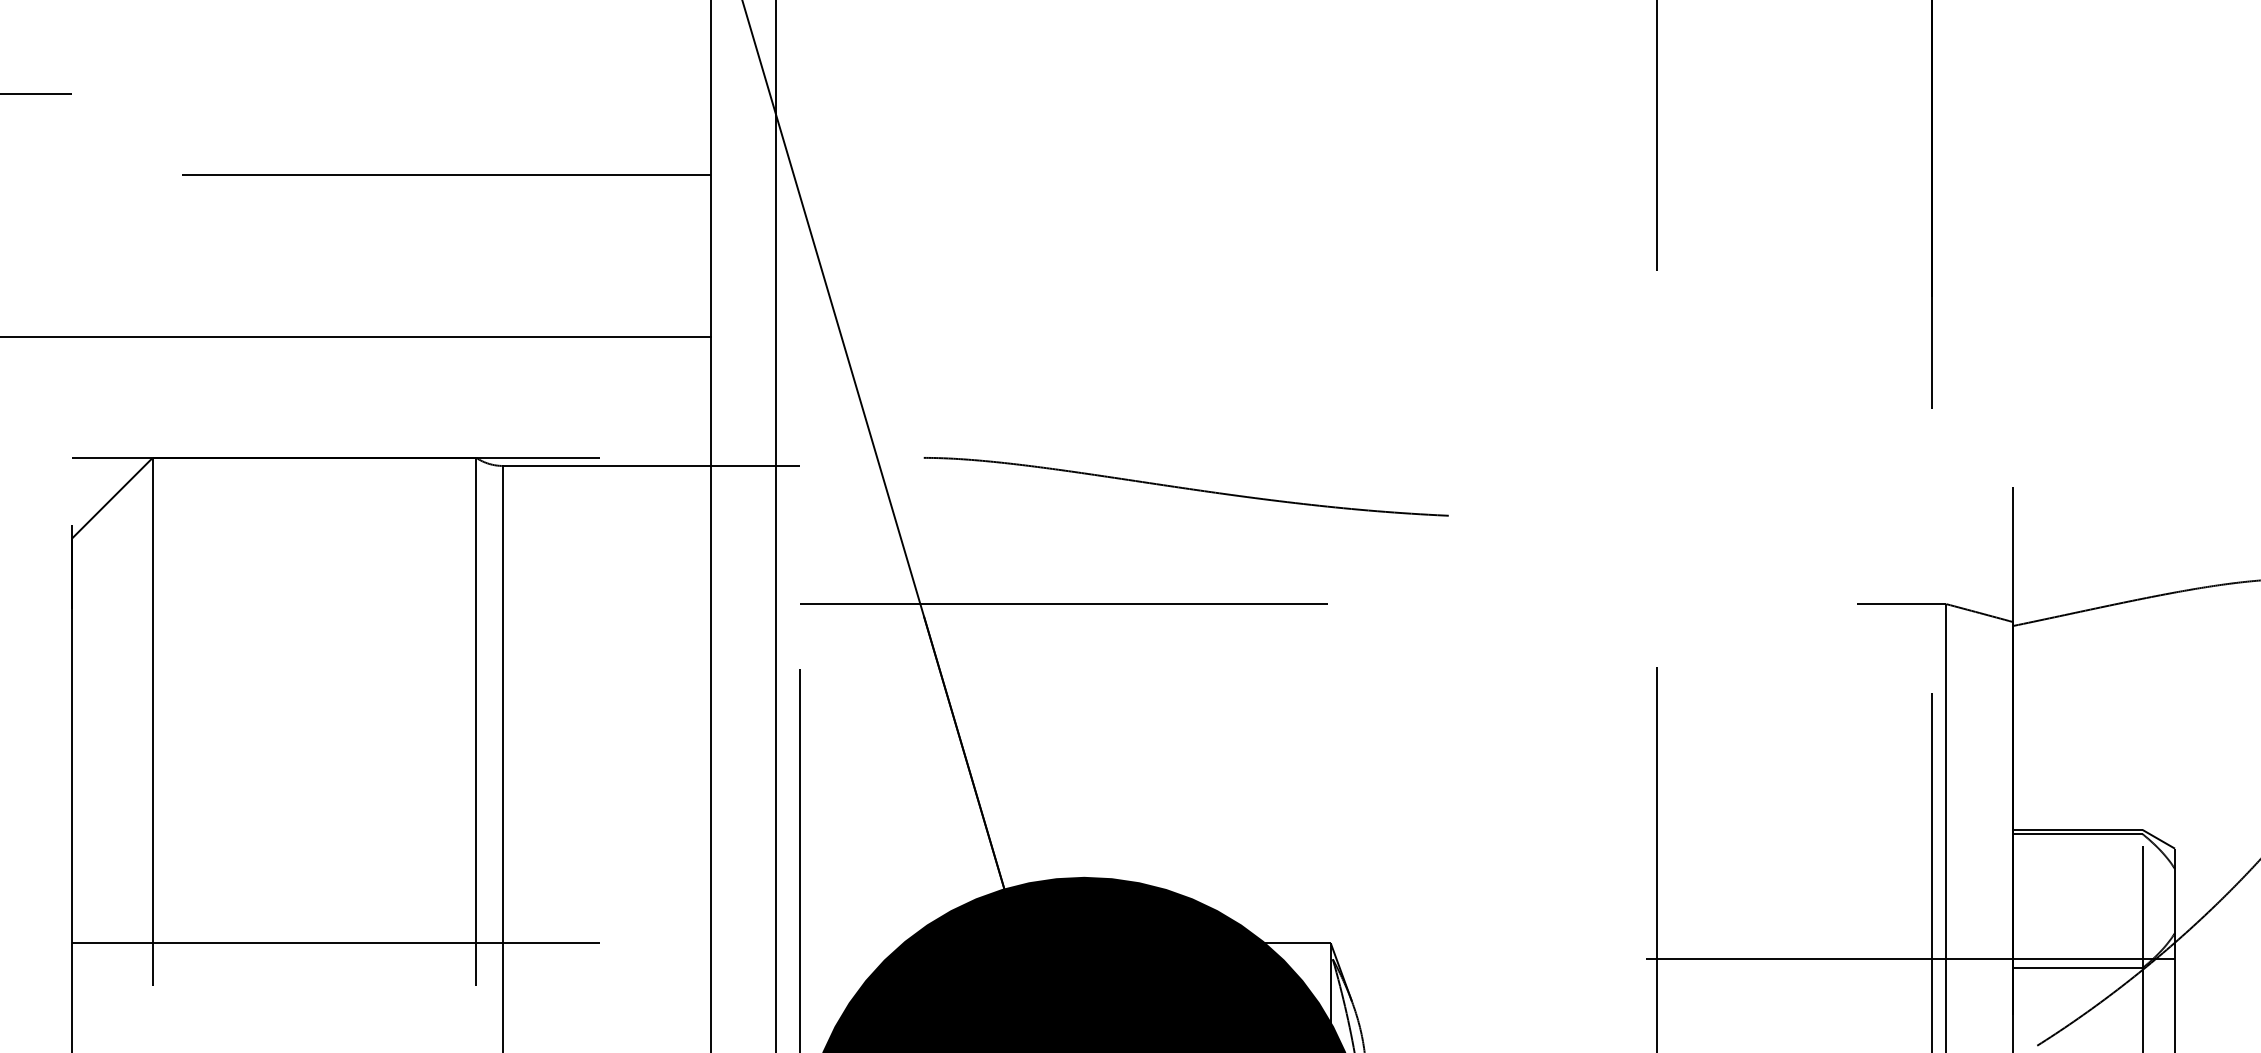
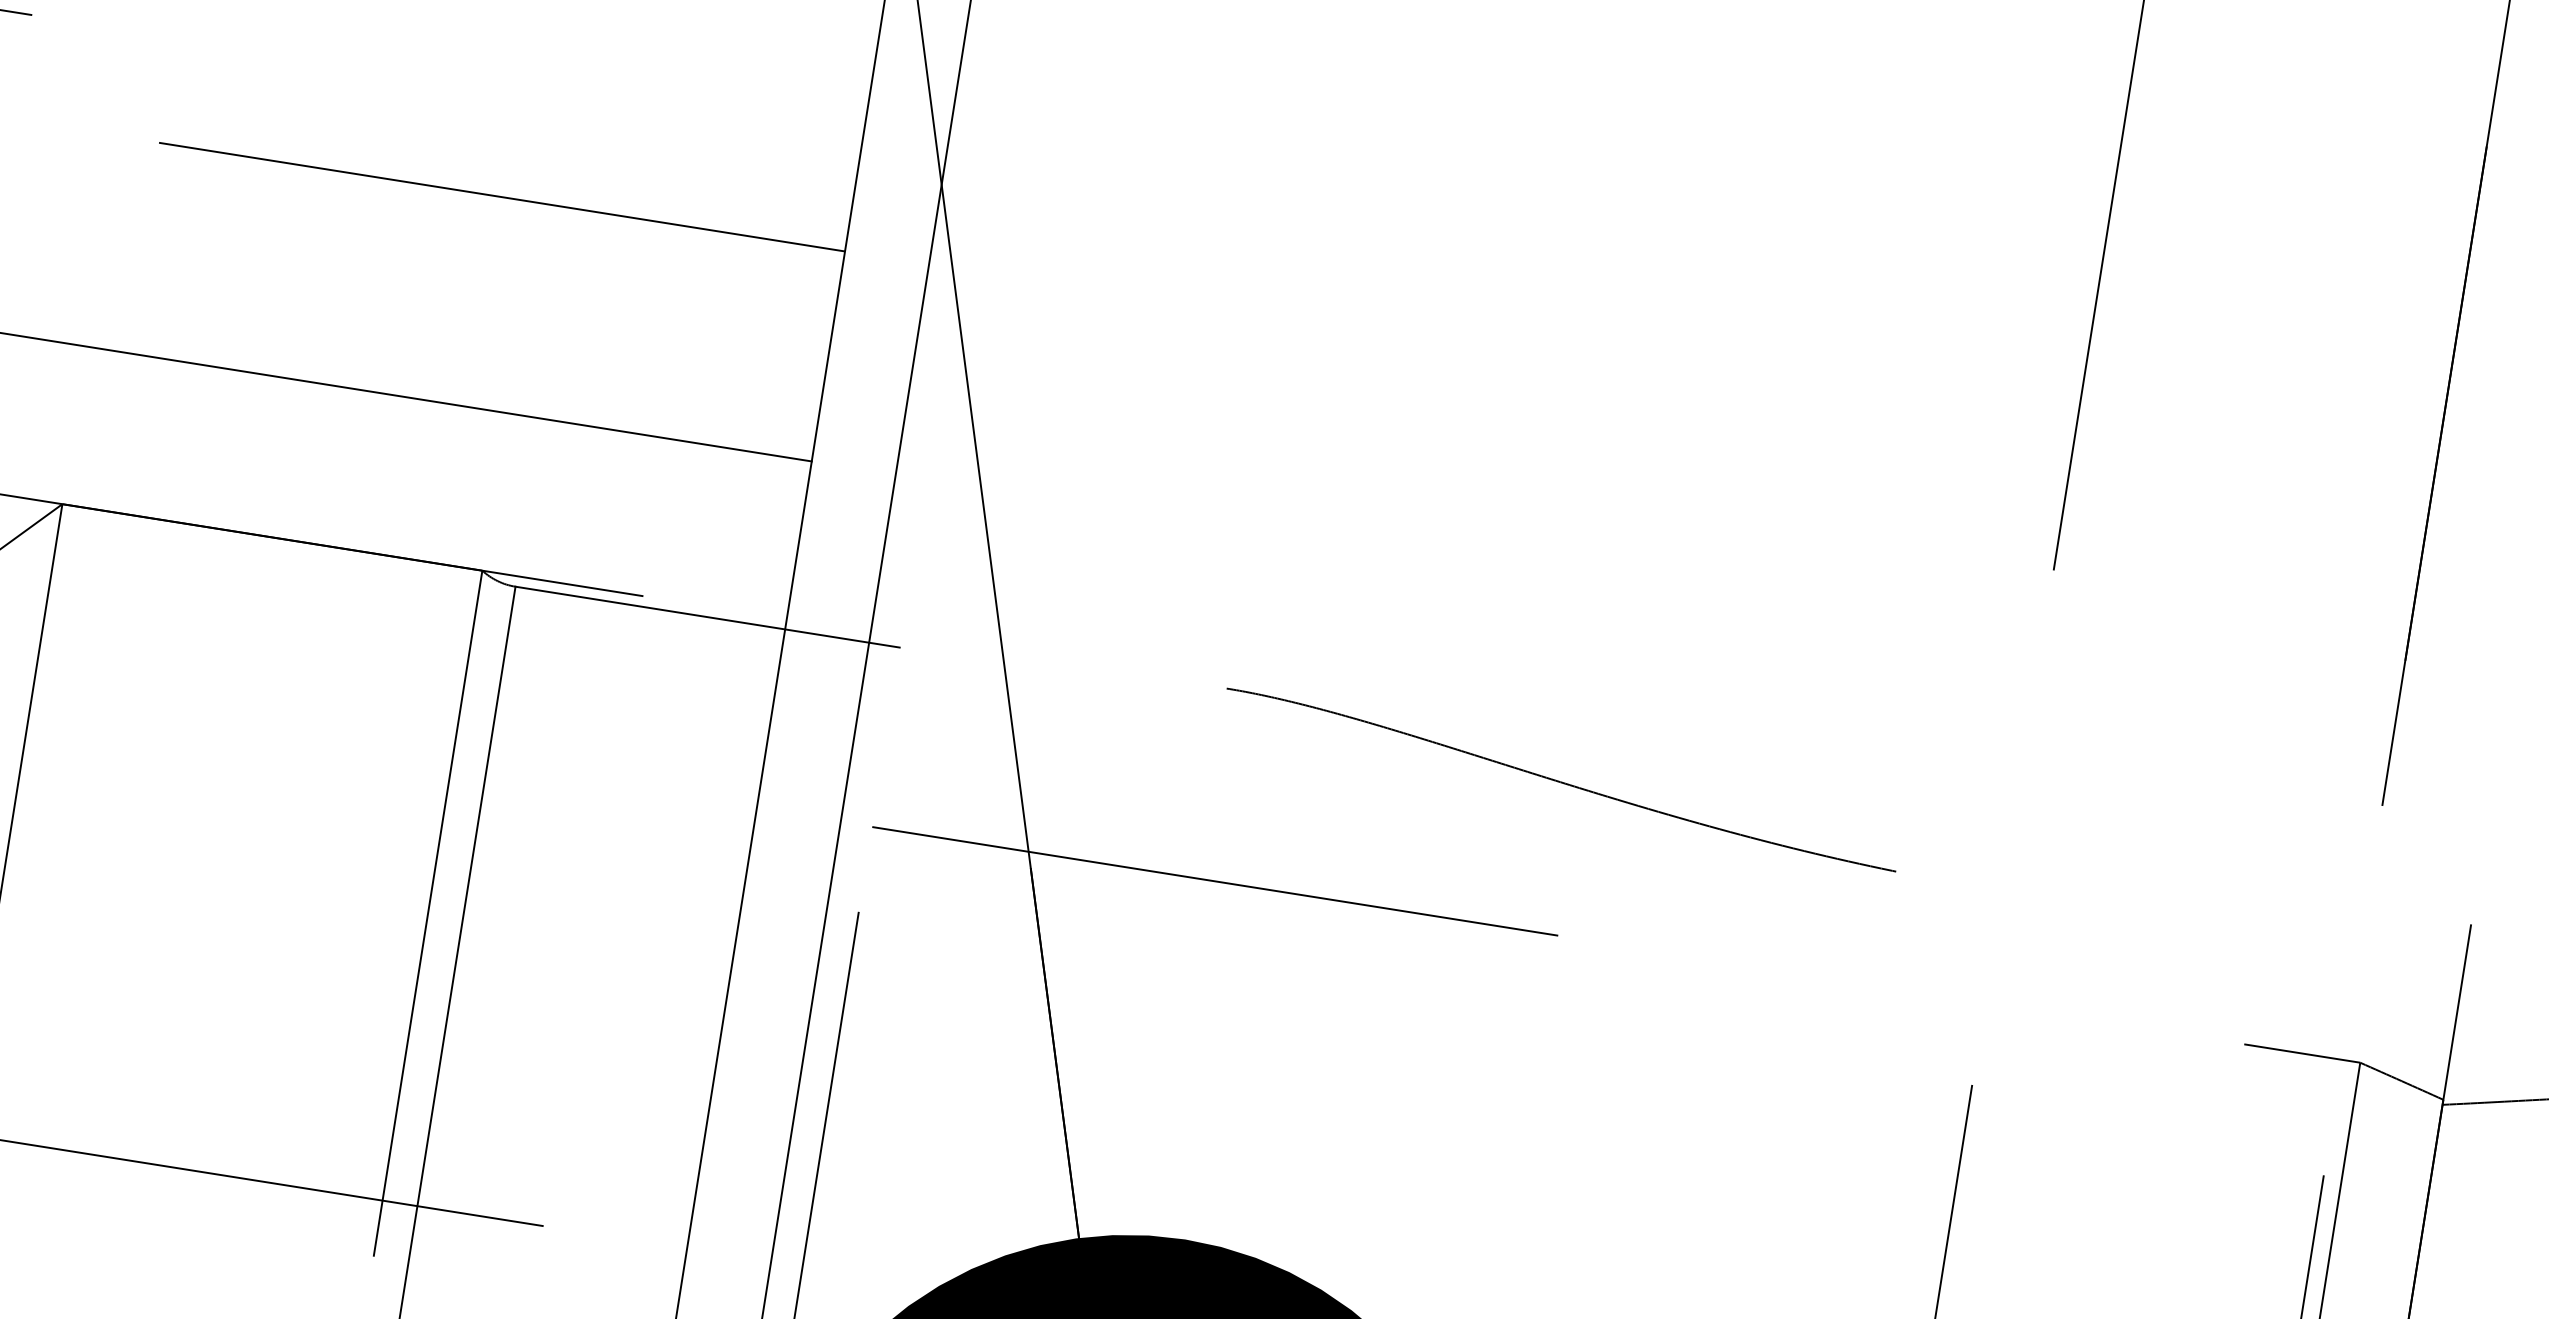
curve: (1185, 487) -> (1560, 780), moved

